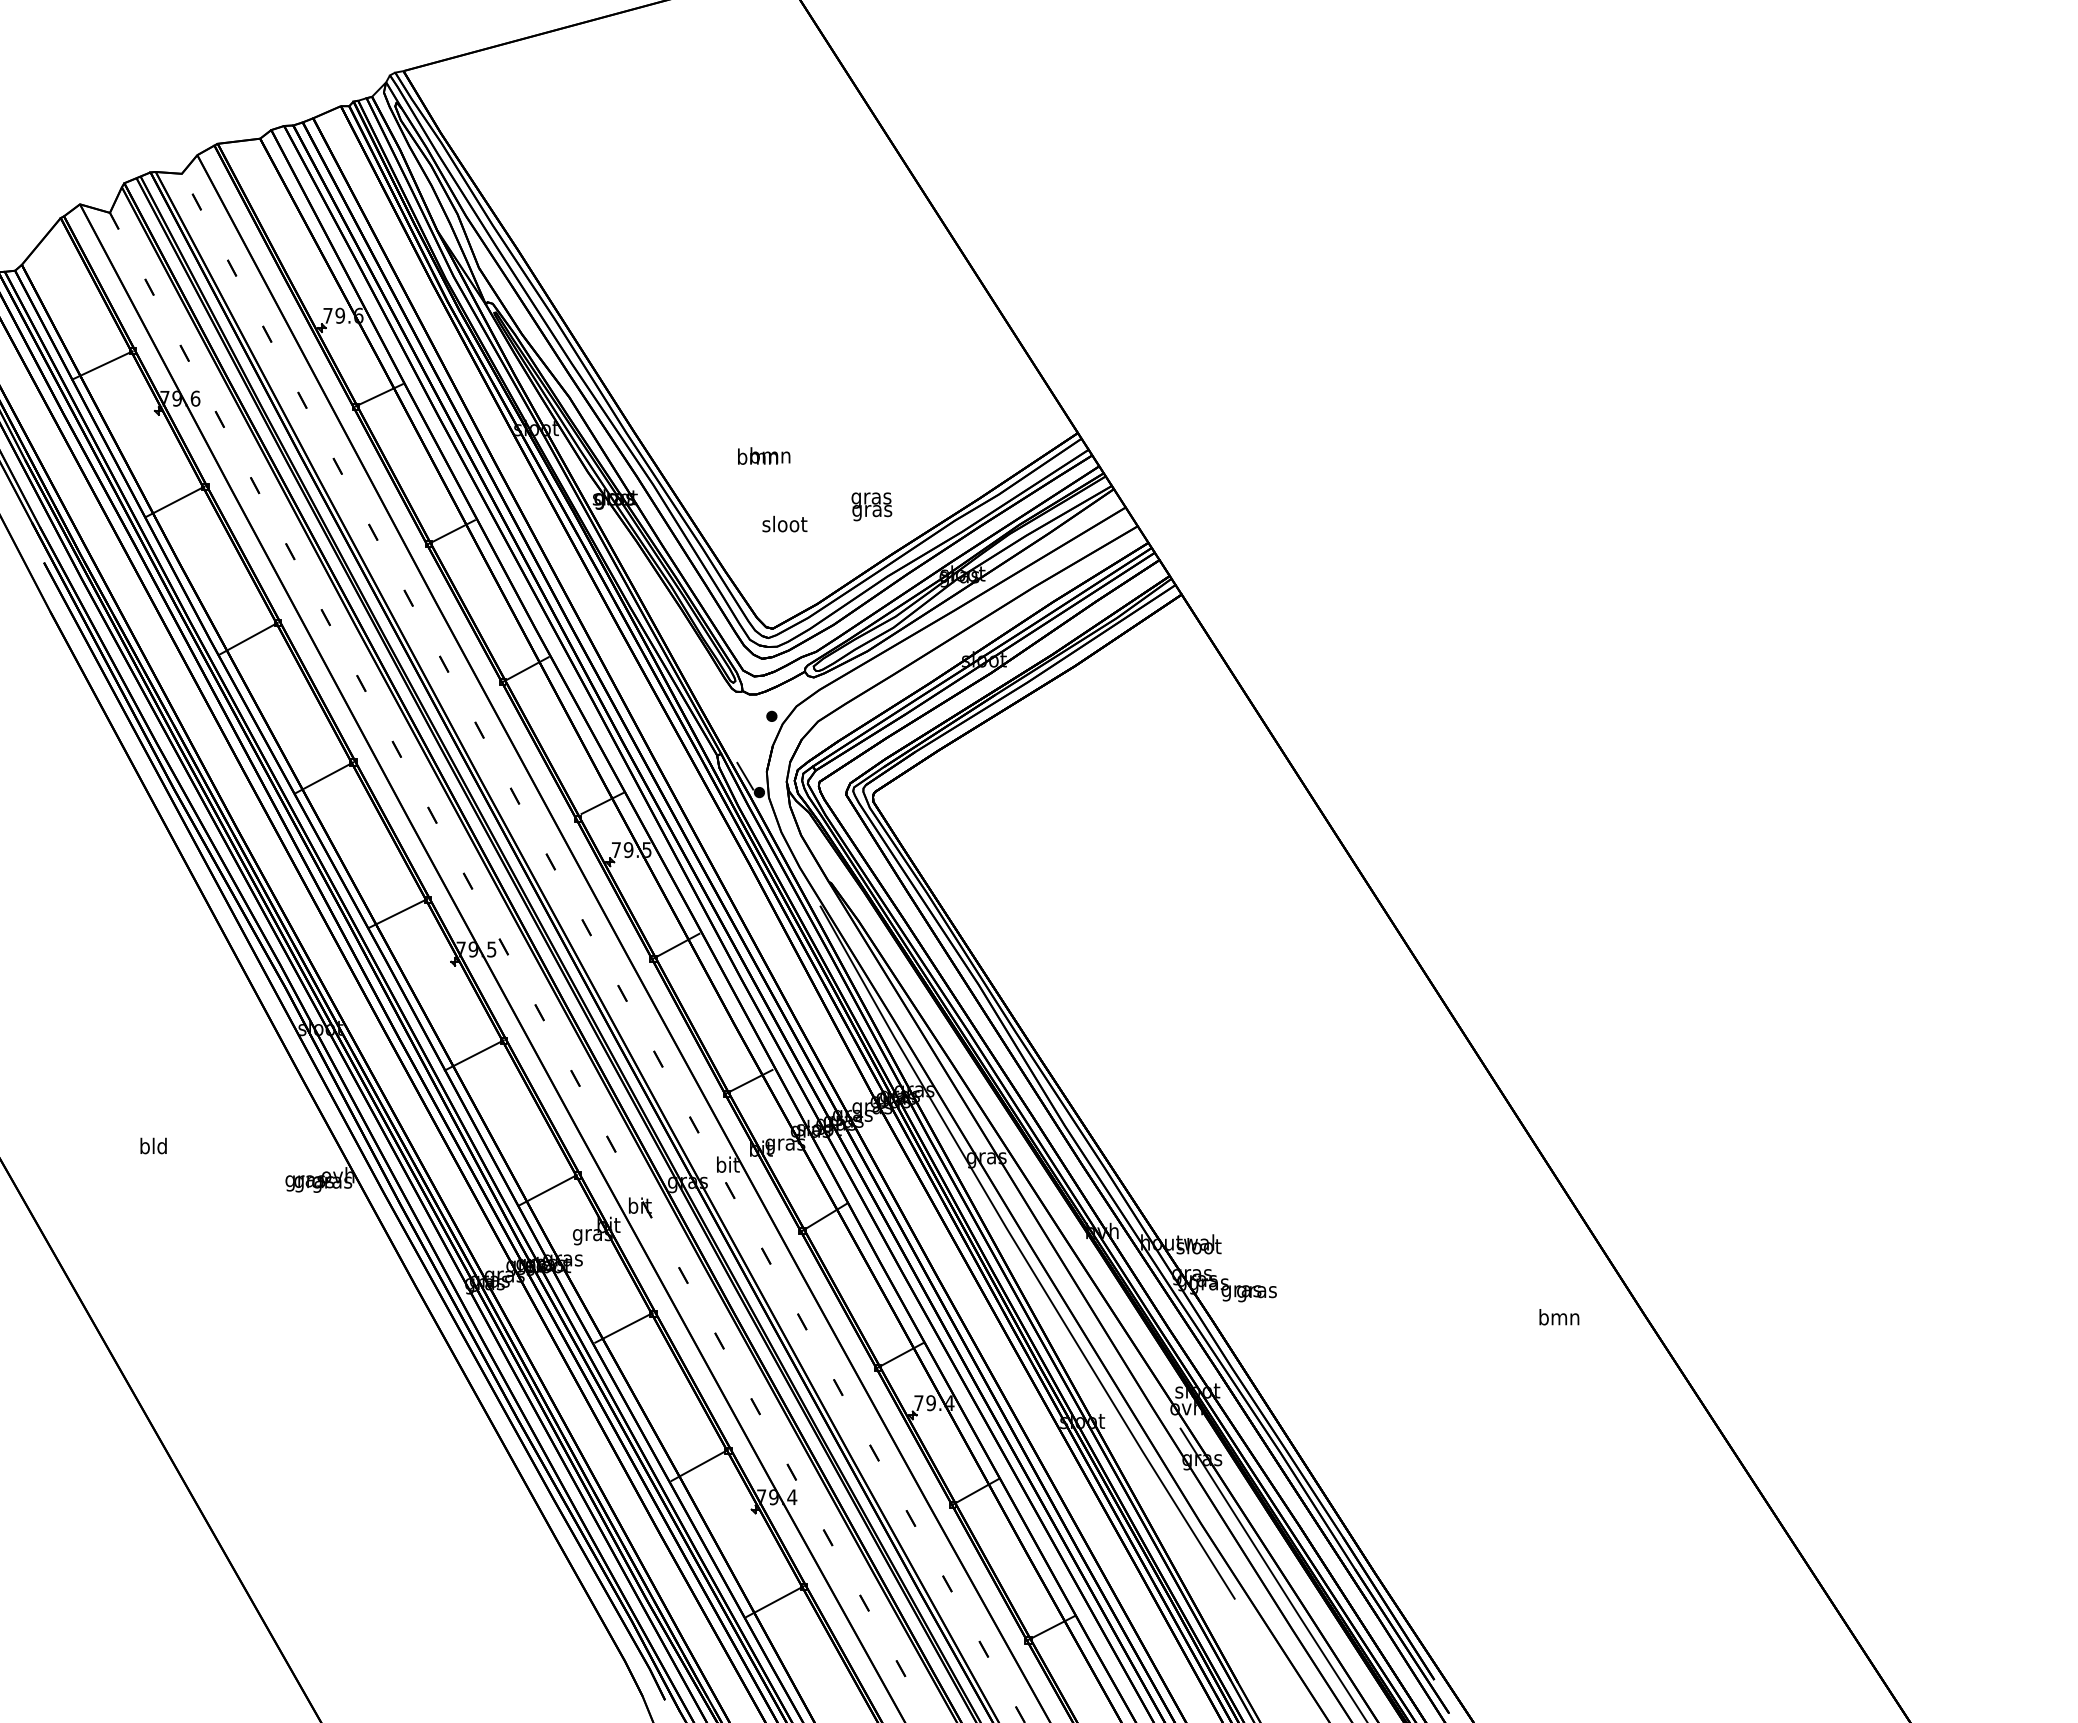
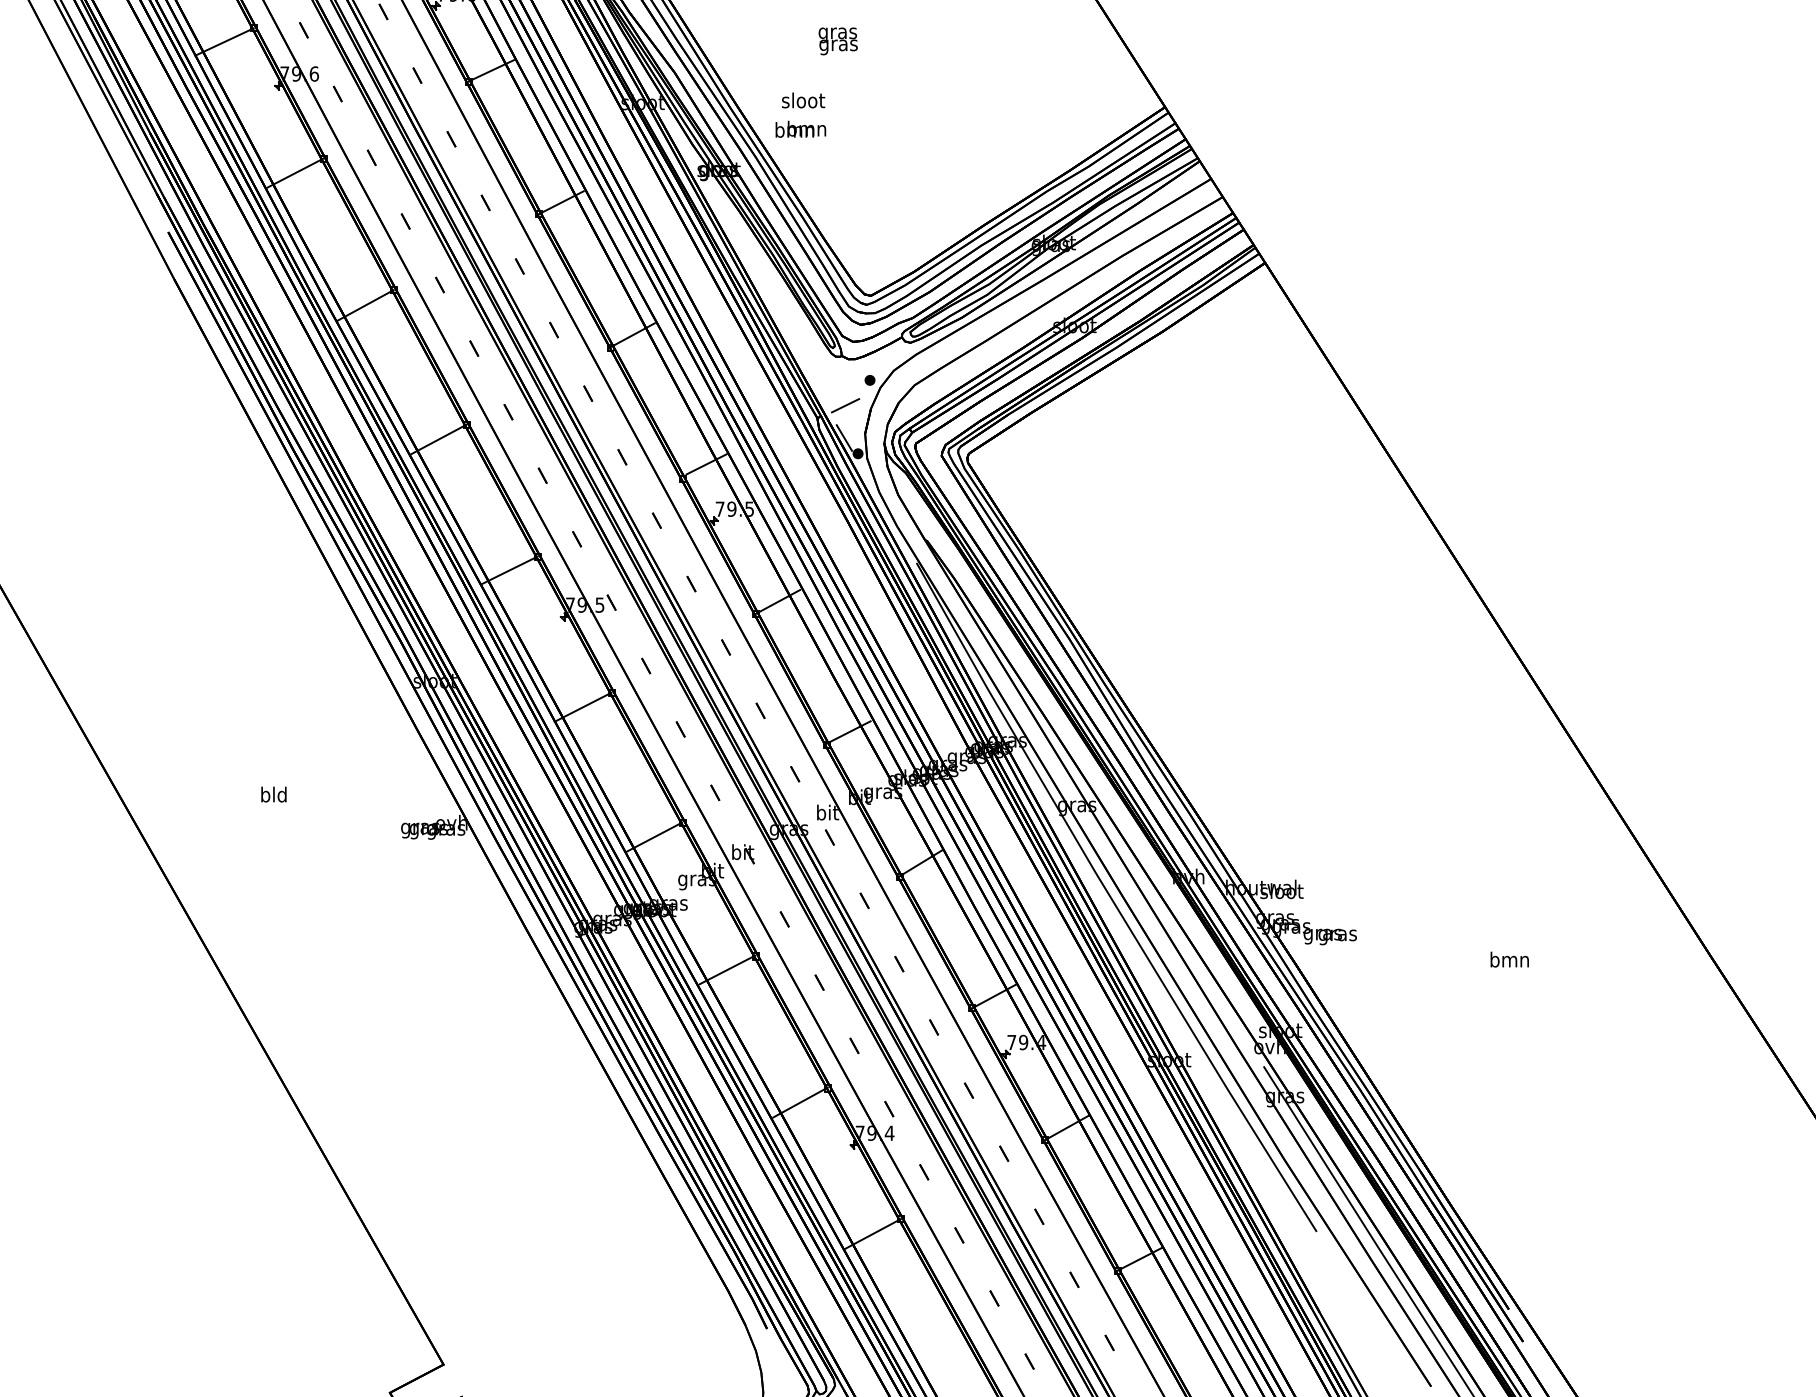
text: (764, 455) -> (801, 128), moved
text: (871, 506) -> (837, 41), moved
text: (784, 523) -> (803, 99), moved
line: (746, 742) -> (845, 405), added
text: (1559, 1317) -> (1509, 959), moved

